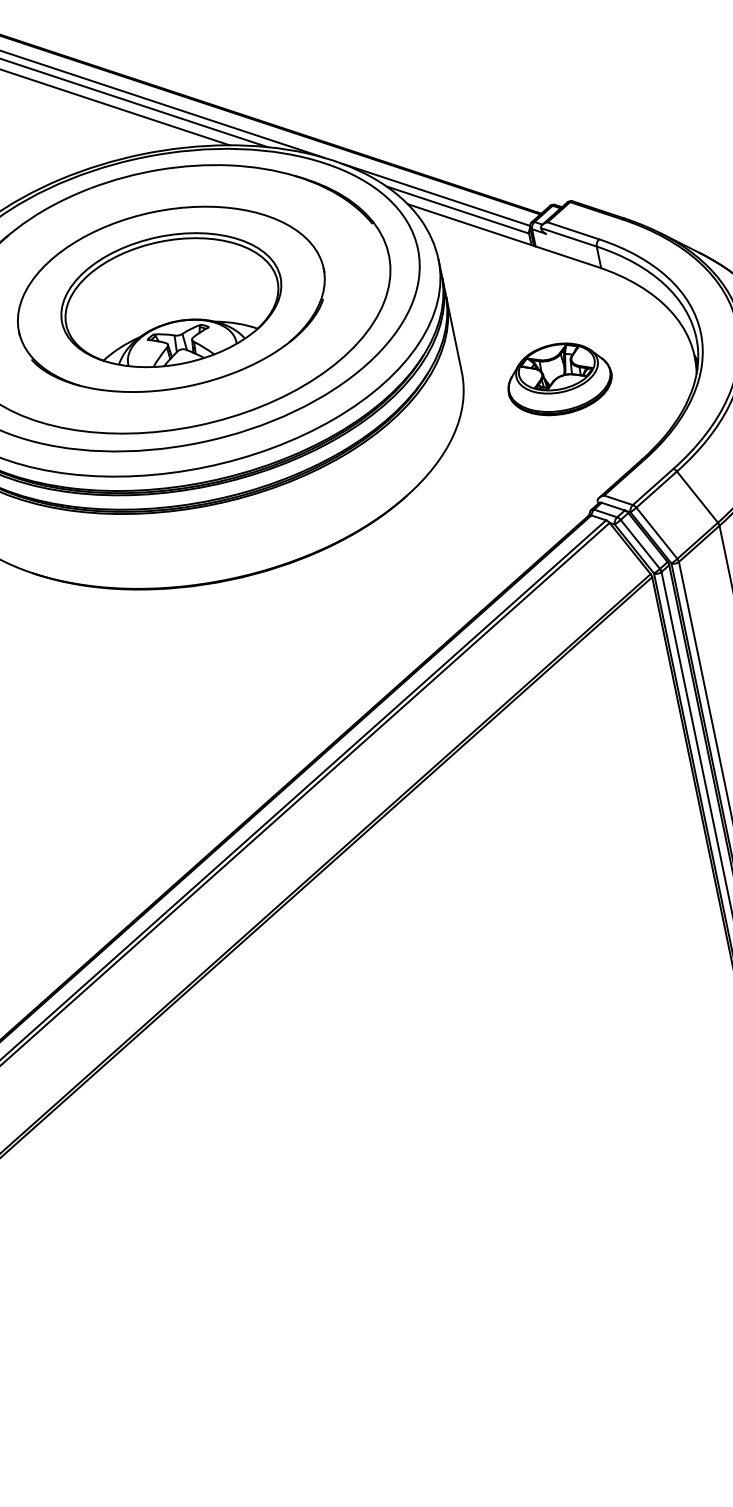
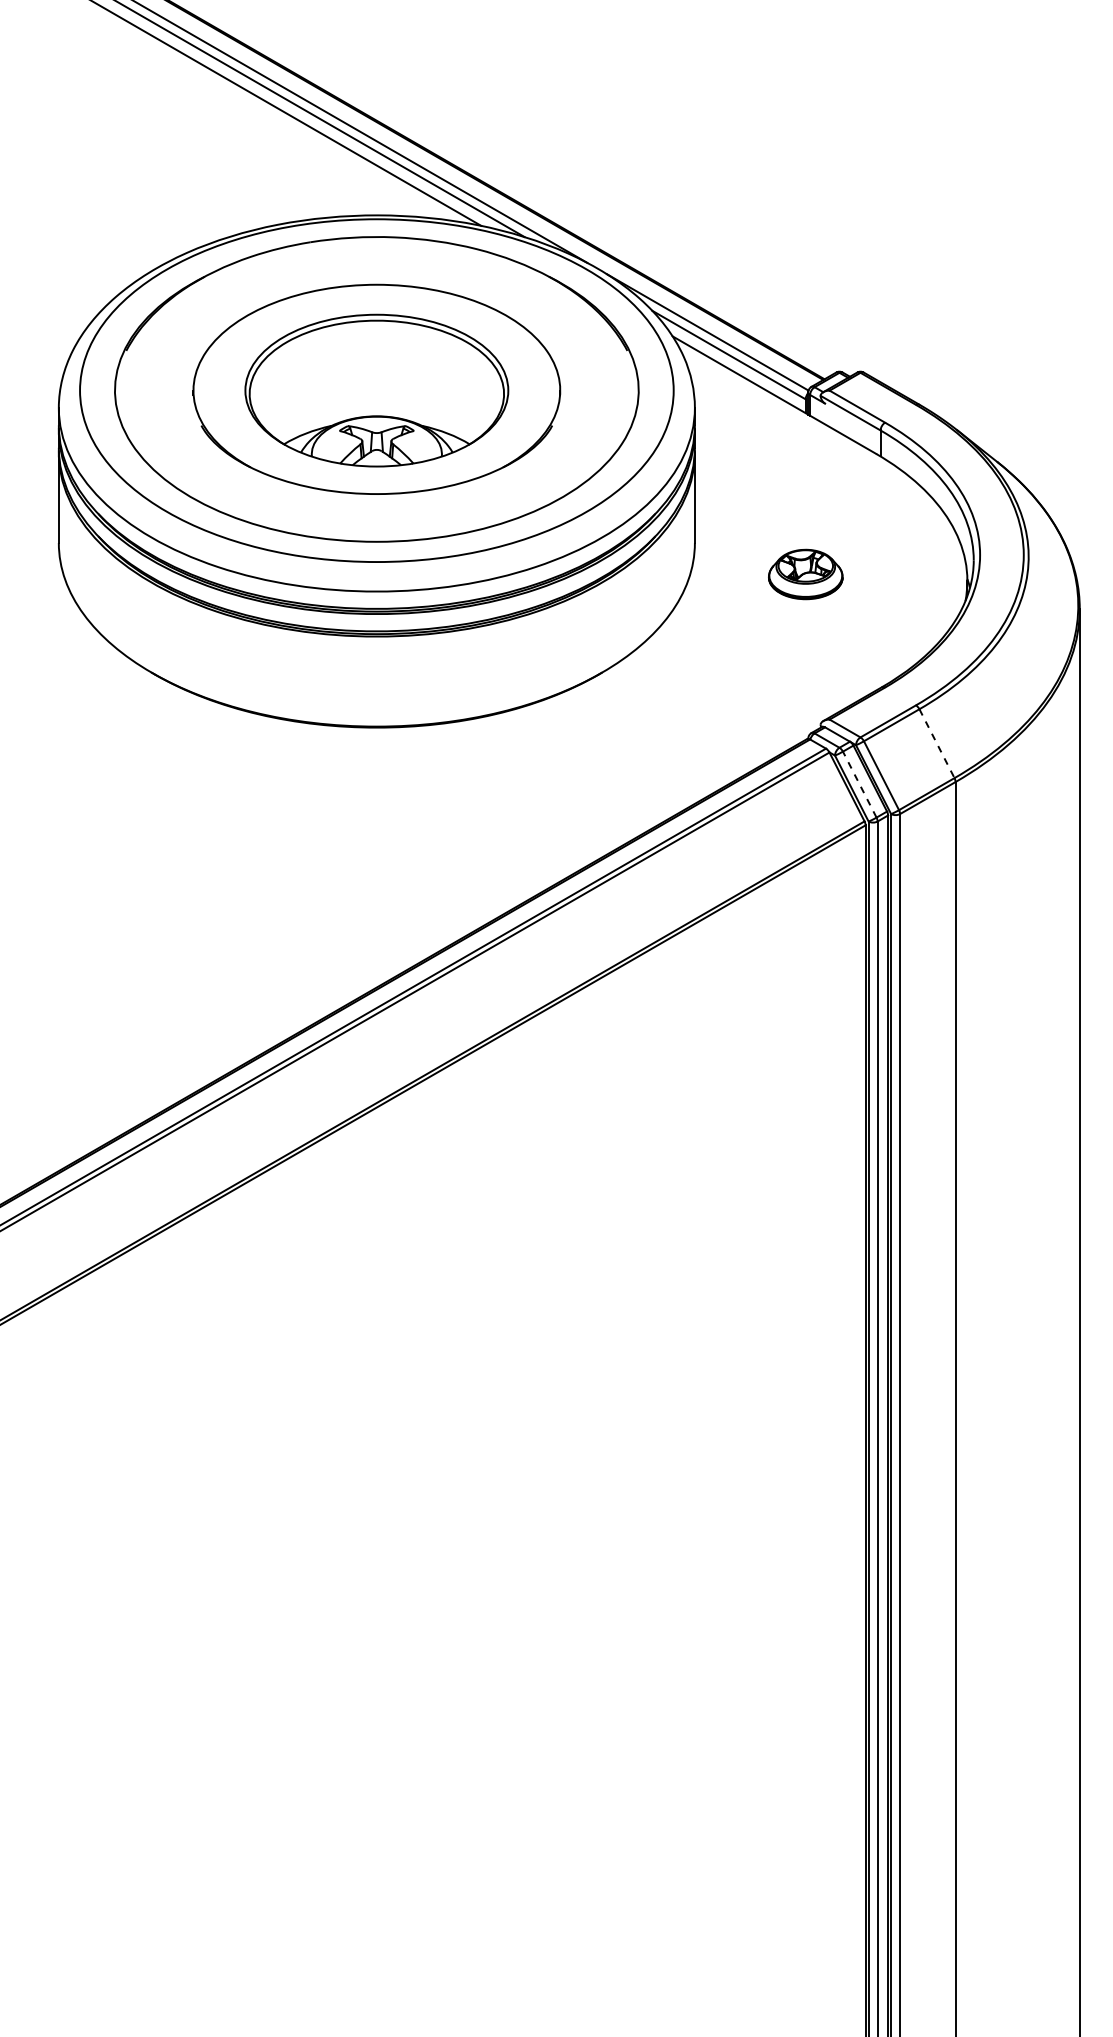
part: (559, 379) -> (805, 574), size x0.6
line: (697, 497) -> (936, 743), solid -> dashed
line: (640, 544) -> (859, 784), solid -> dashed

